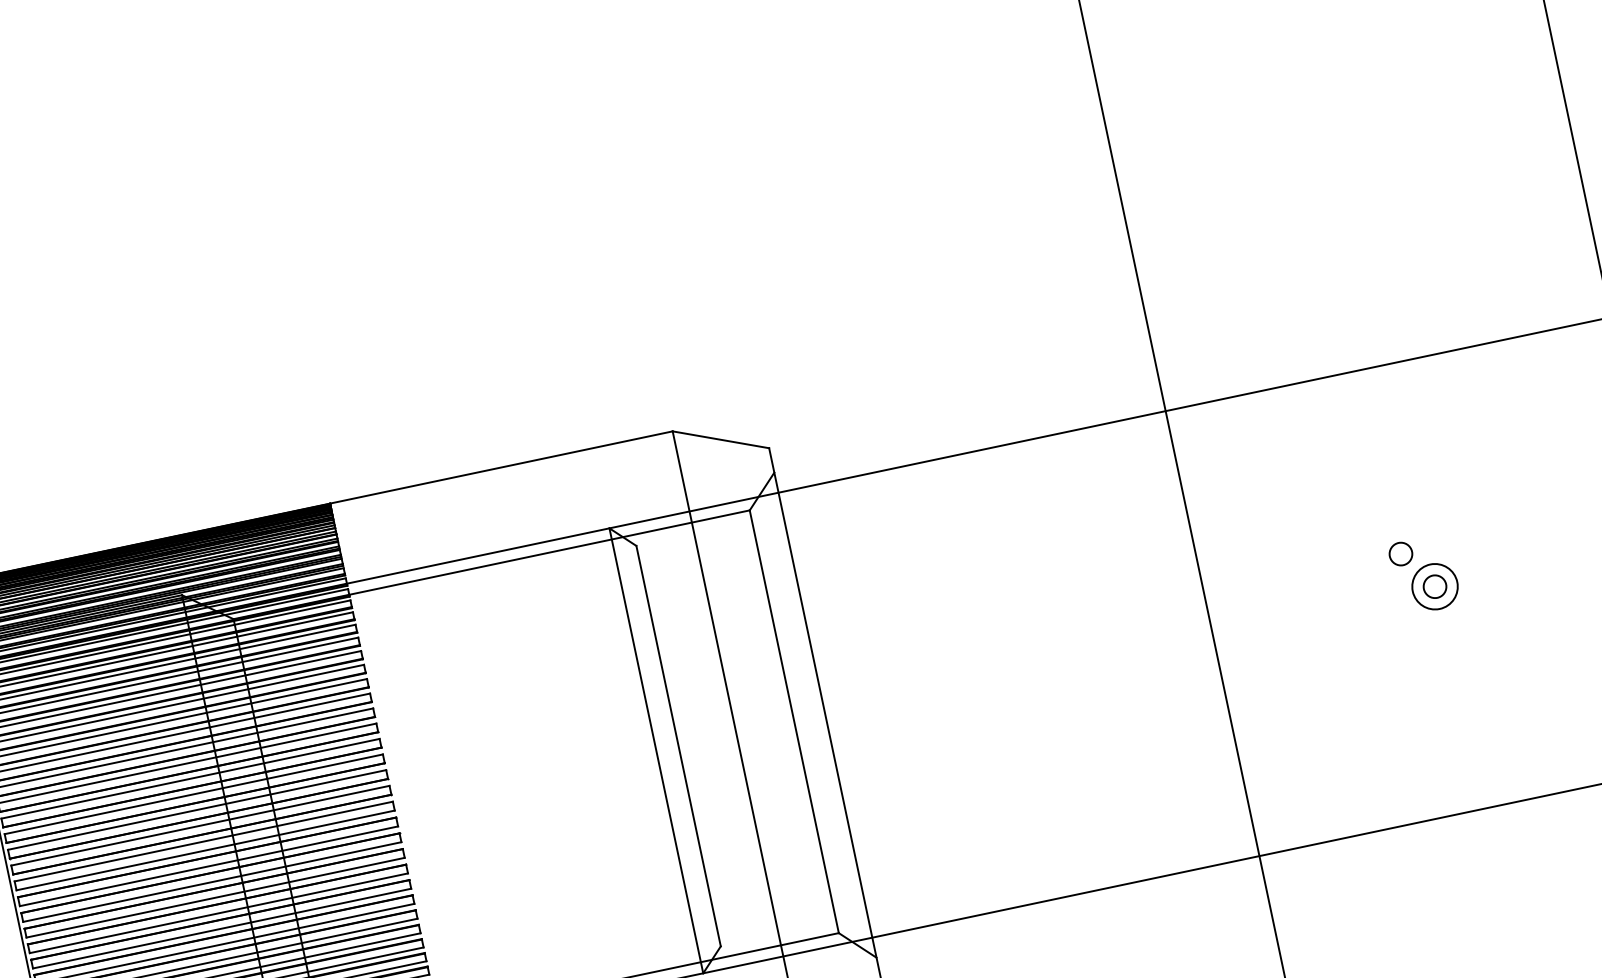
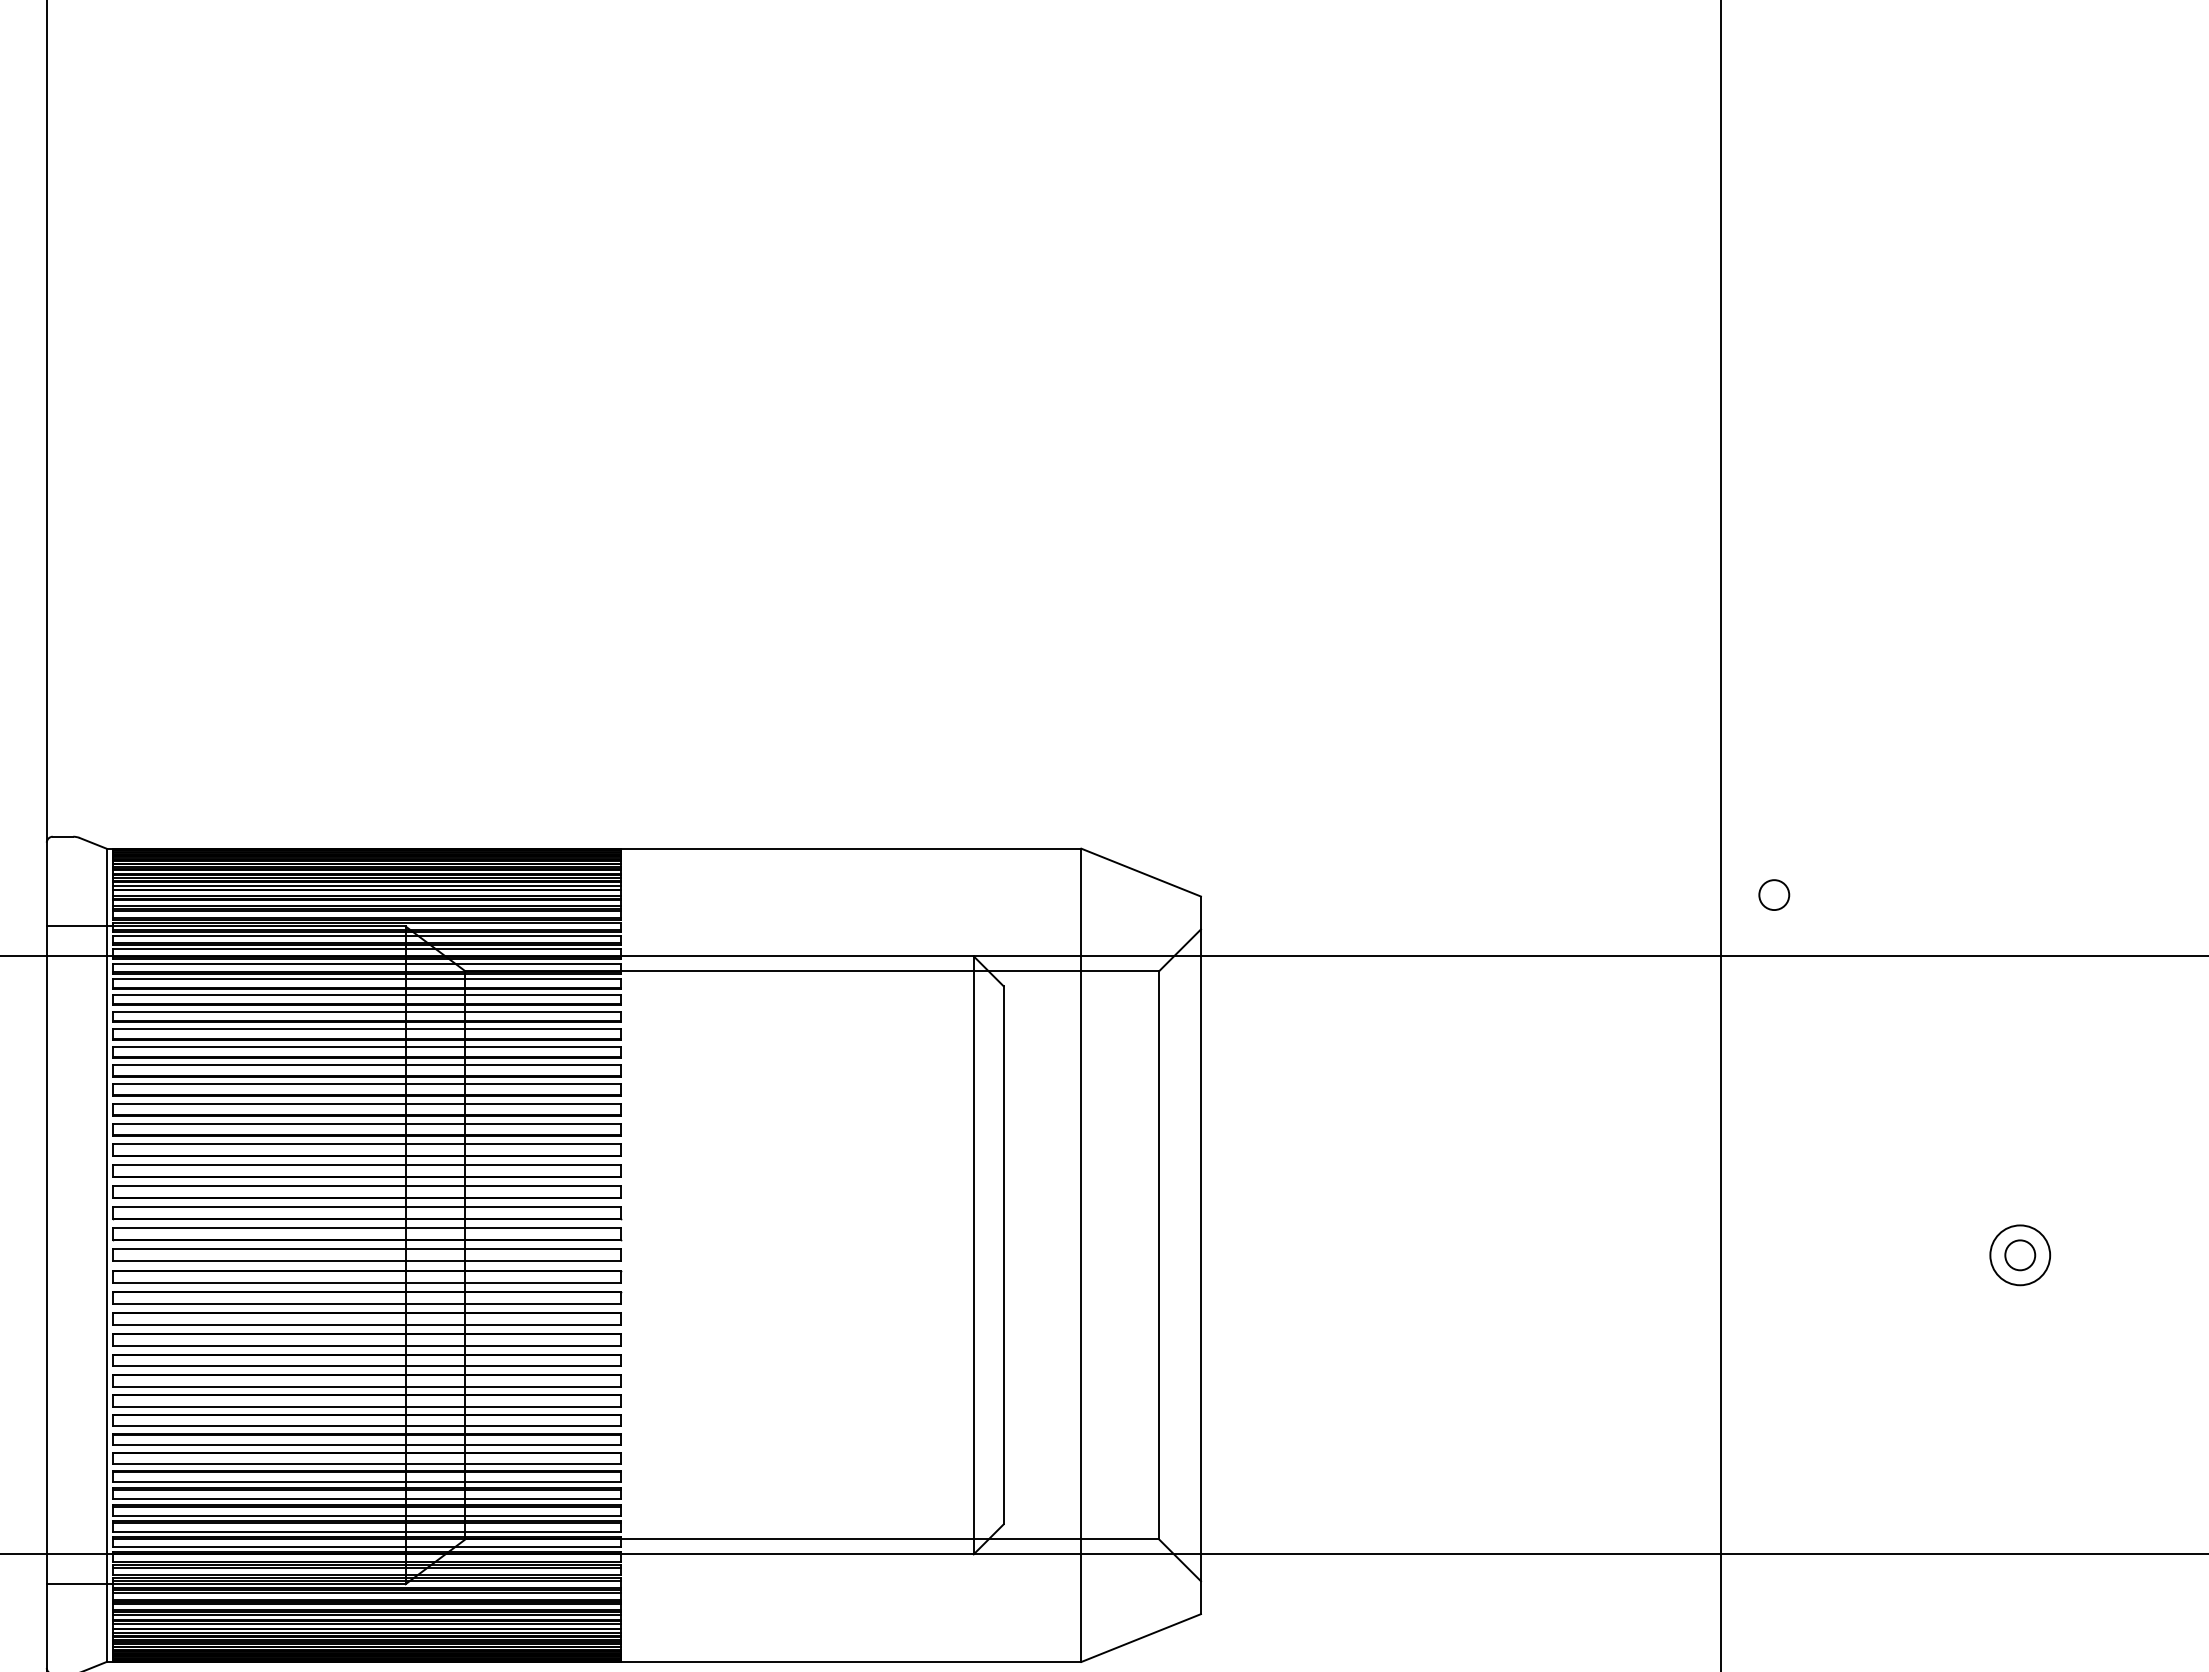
circle: (1401, 553) -> (1774, 894), moved

